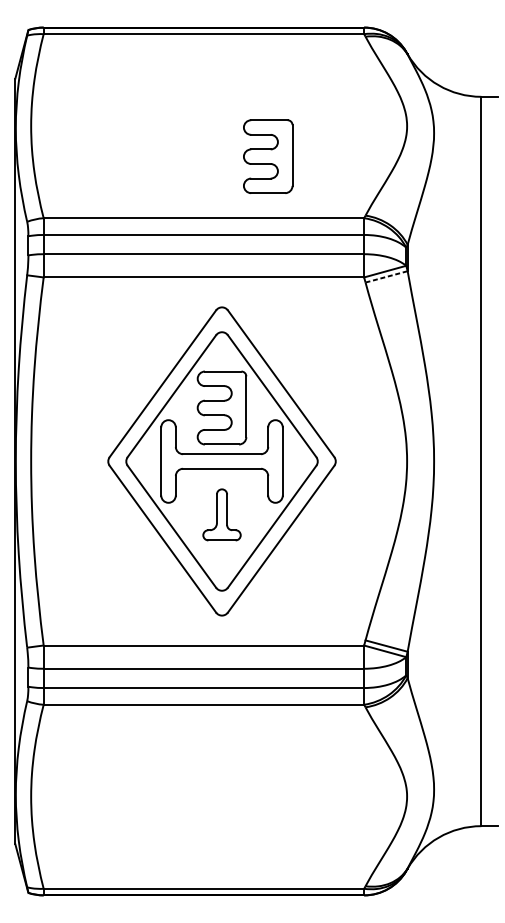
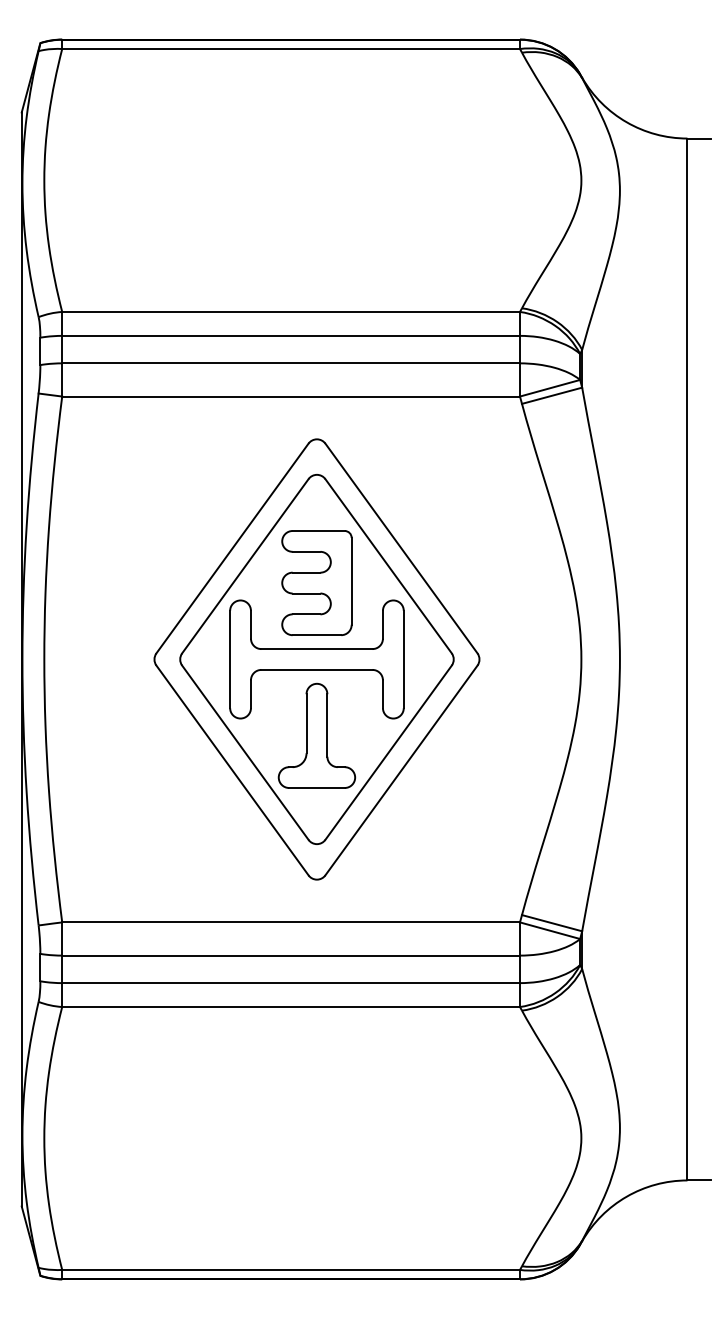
part: (267, 156) -> (382, 223), removed
line: (386, 276) -> (552, 395), dashed -> solid
part: (221, 514) -> (316, 735), size x1.43

